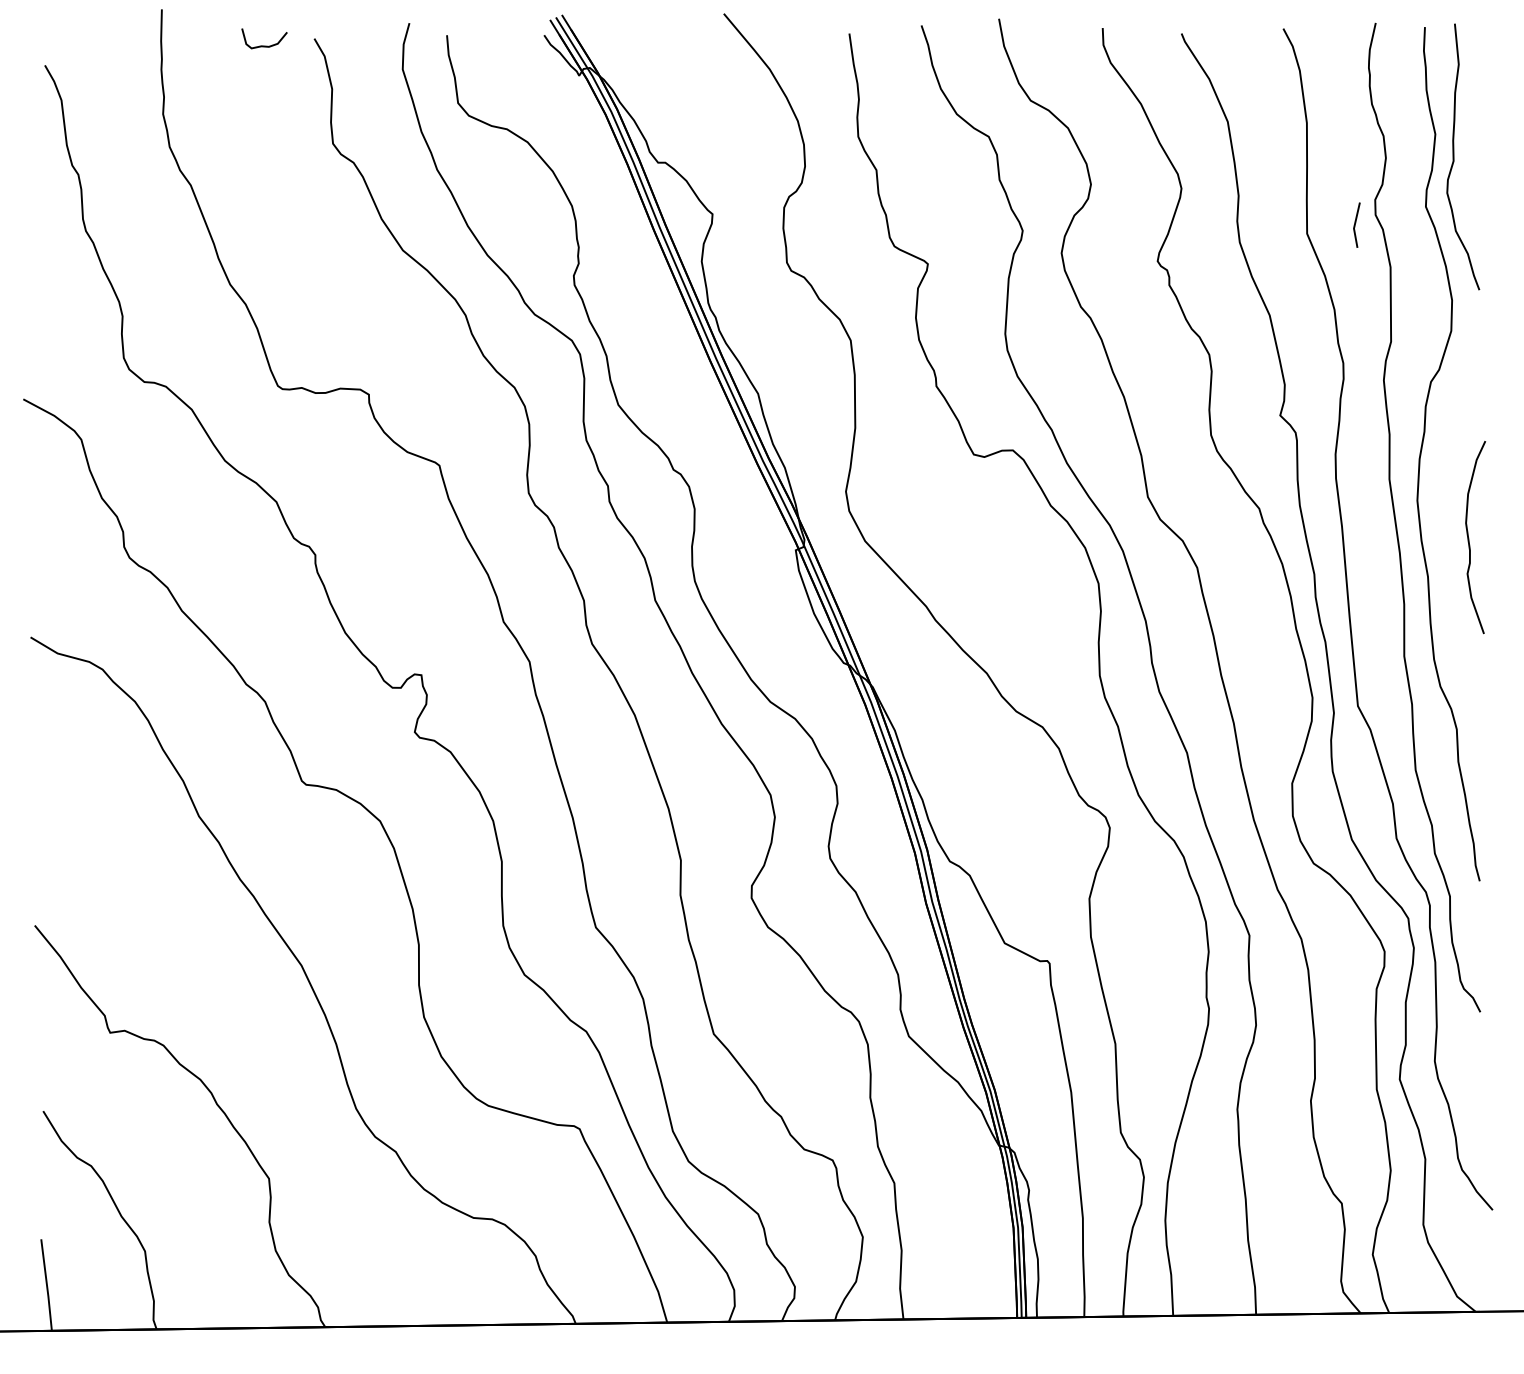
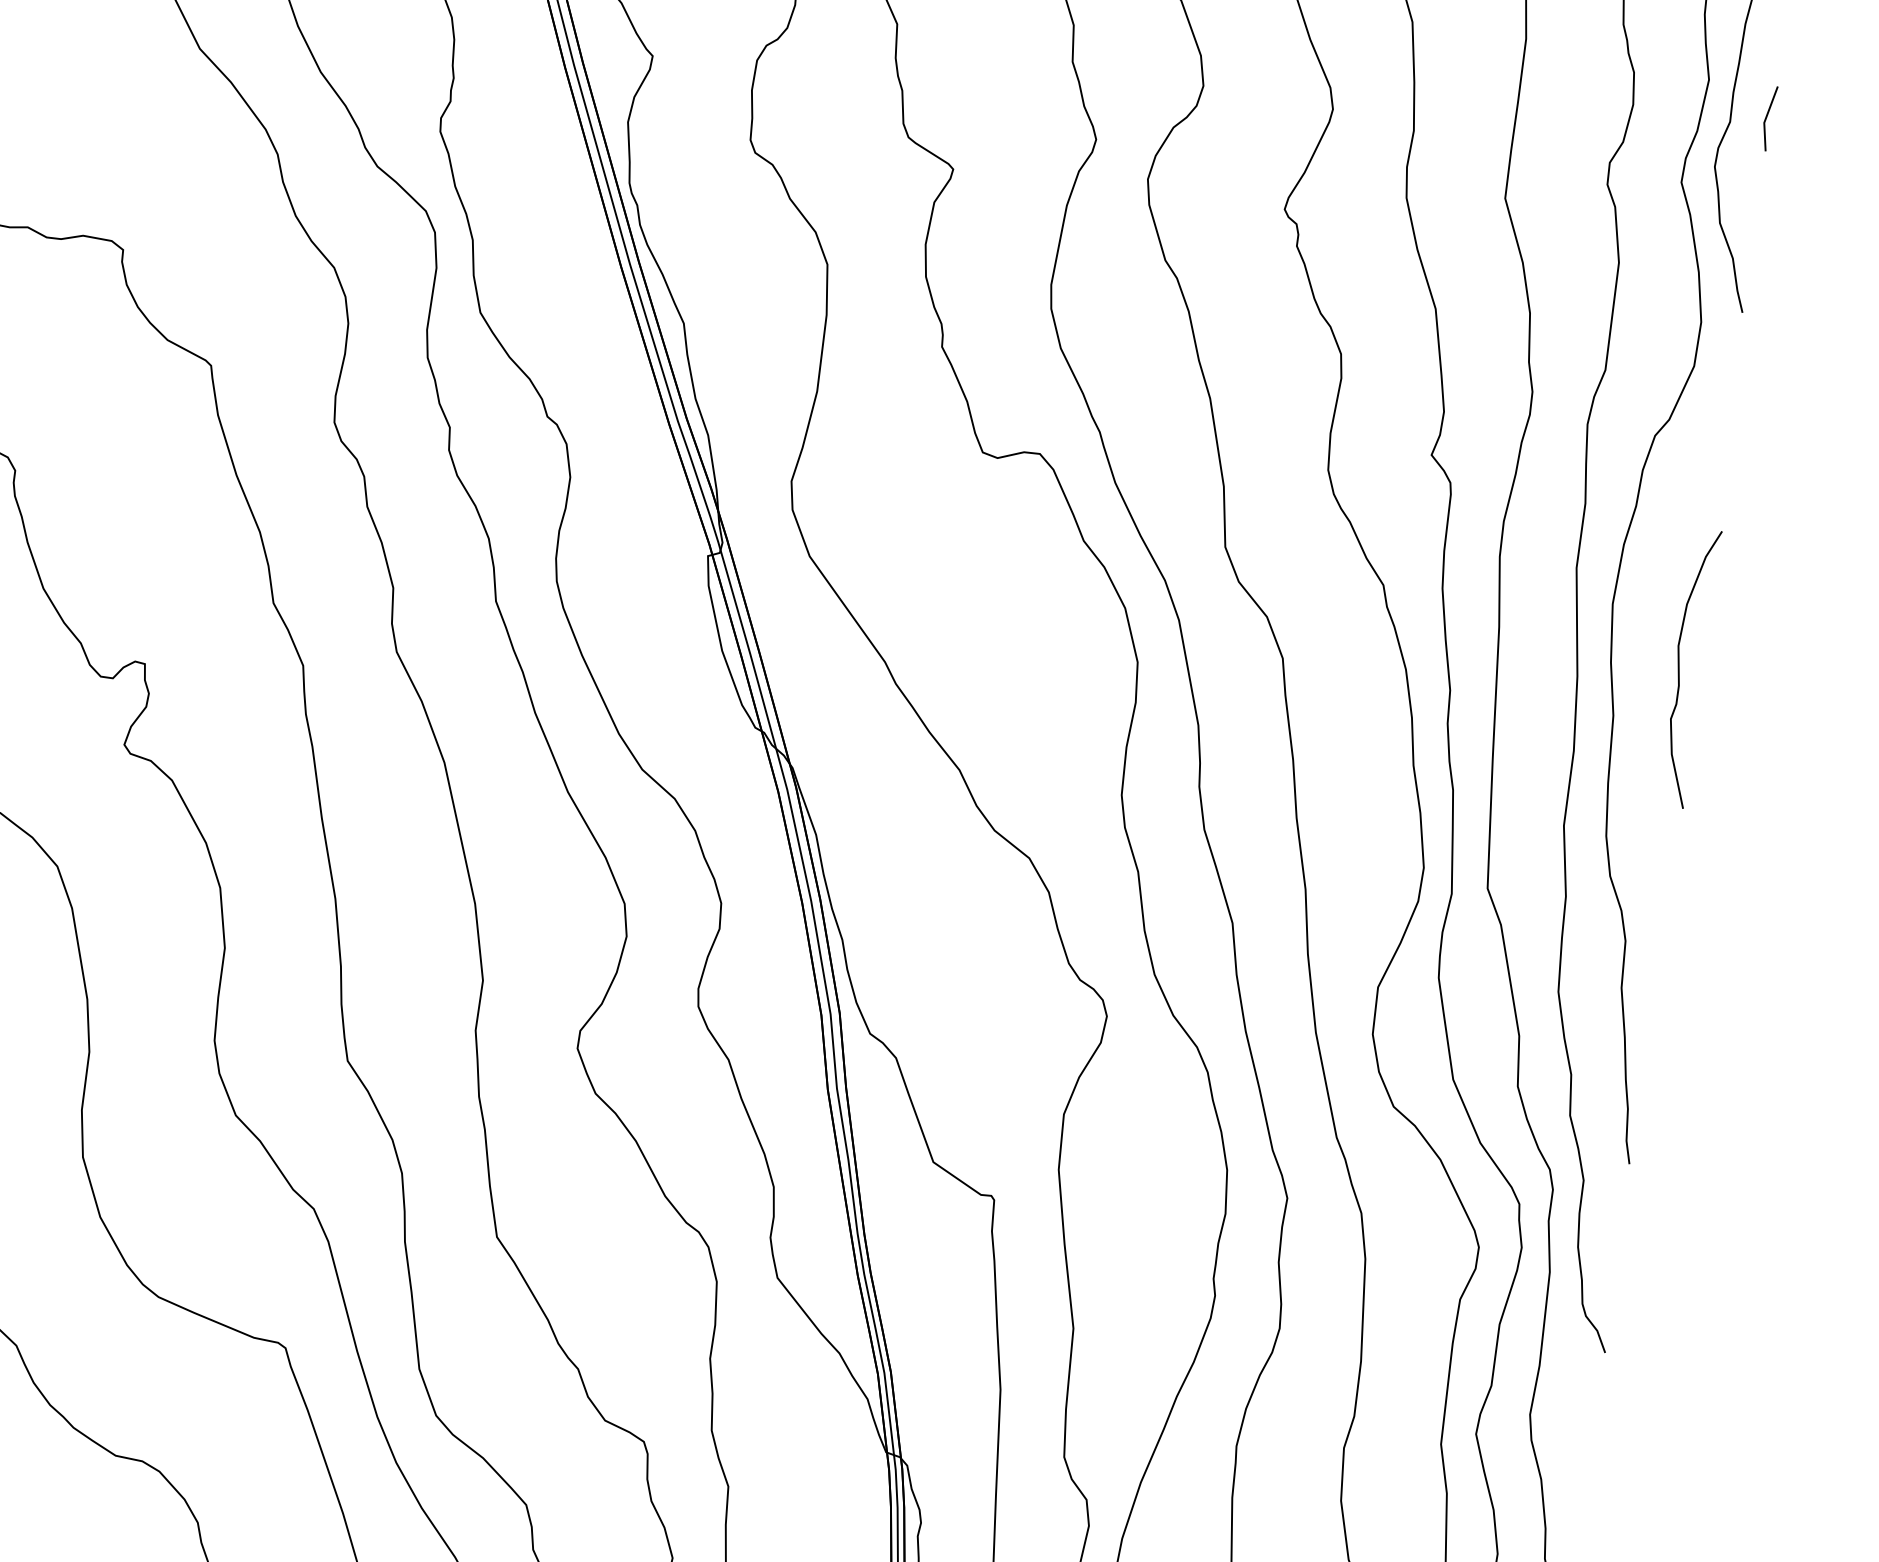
line: (1356, 223) -> (1768, 116), moved

